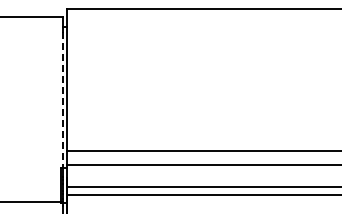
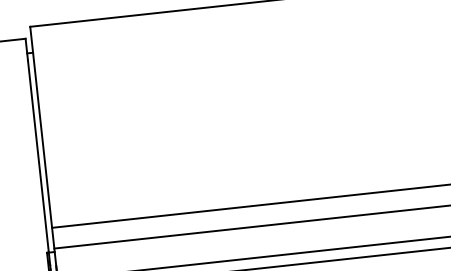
line: (62, 99) -> (38, 156), dashed -> solid

